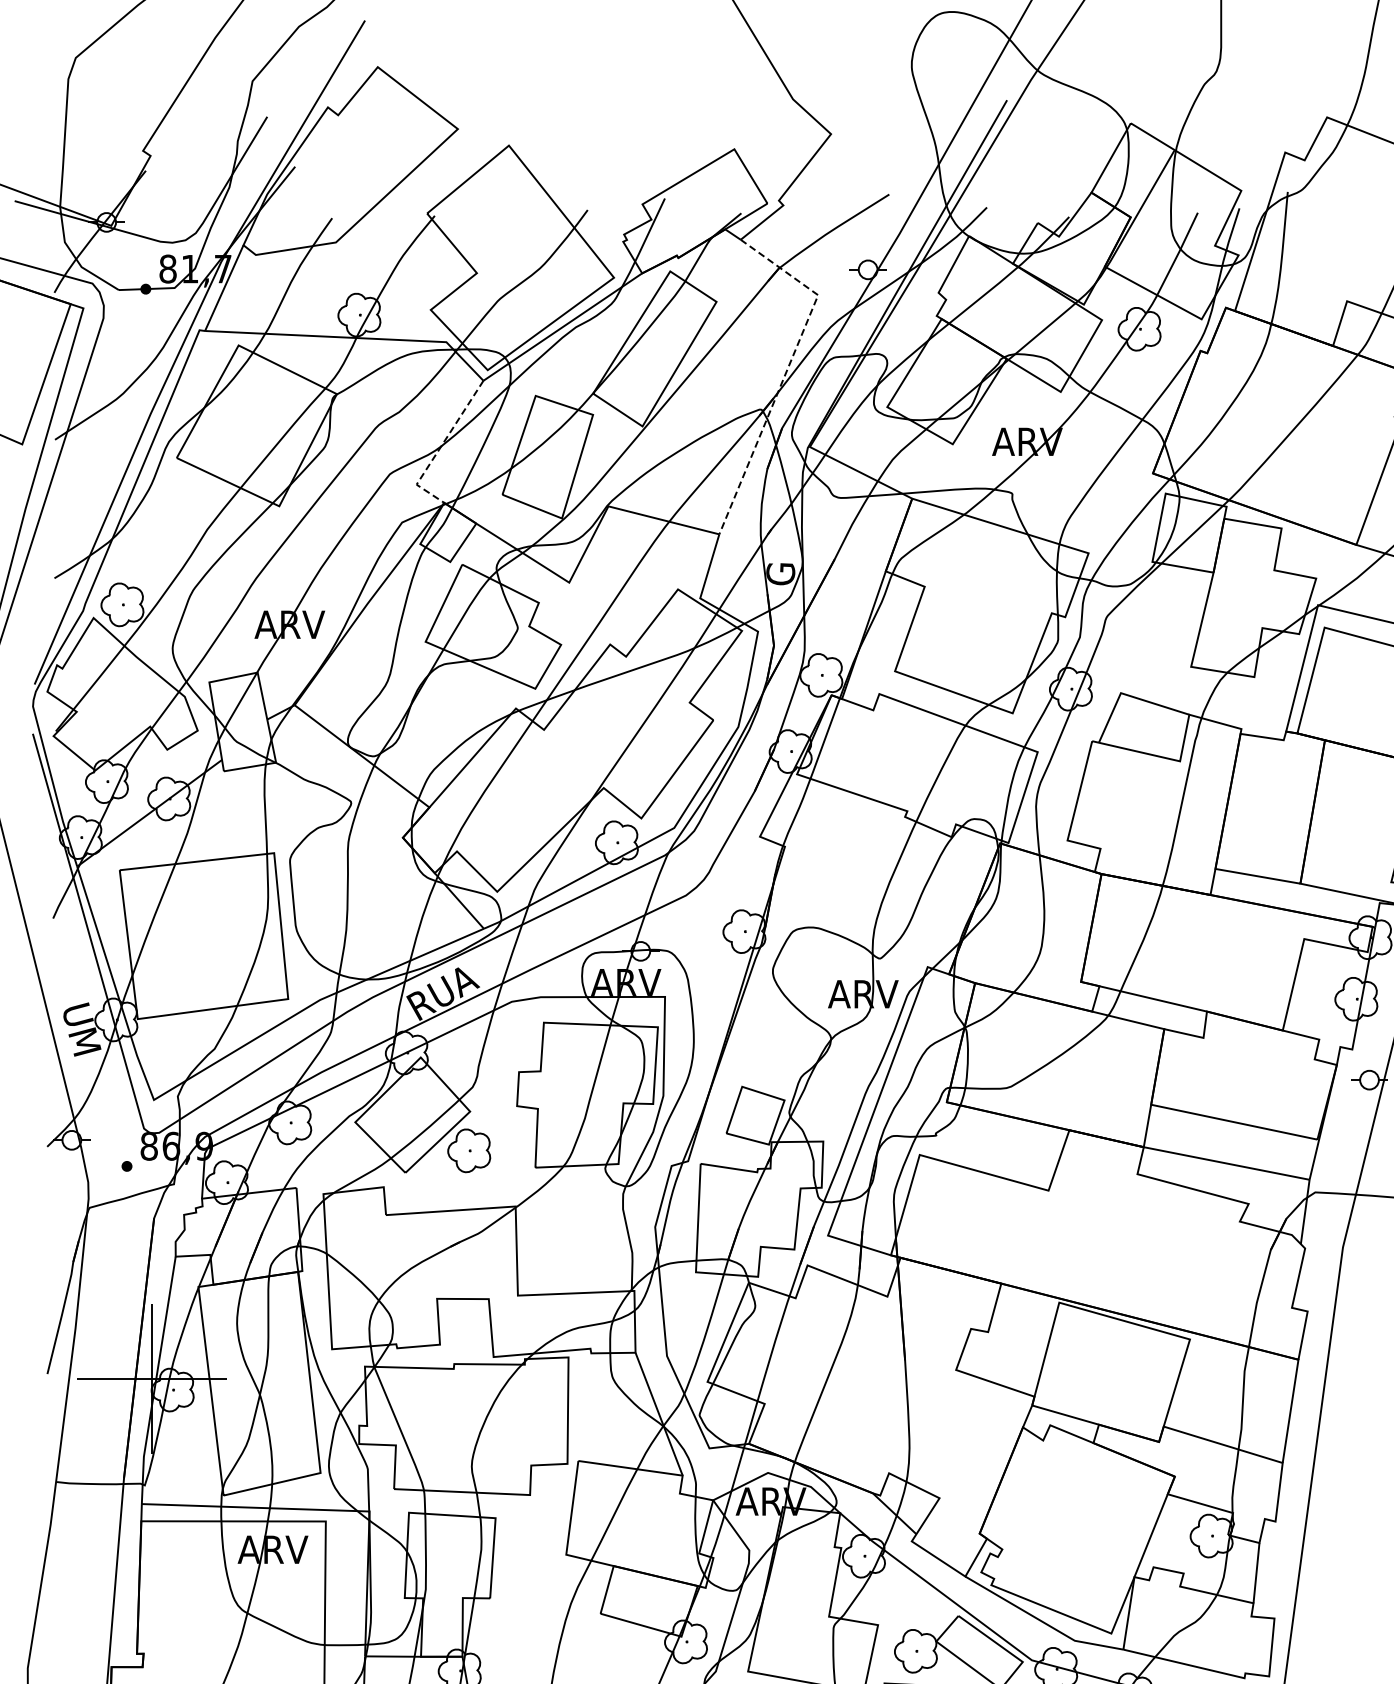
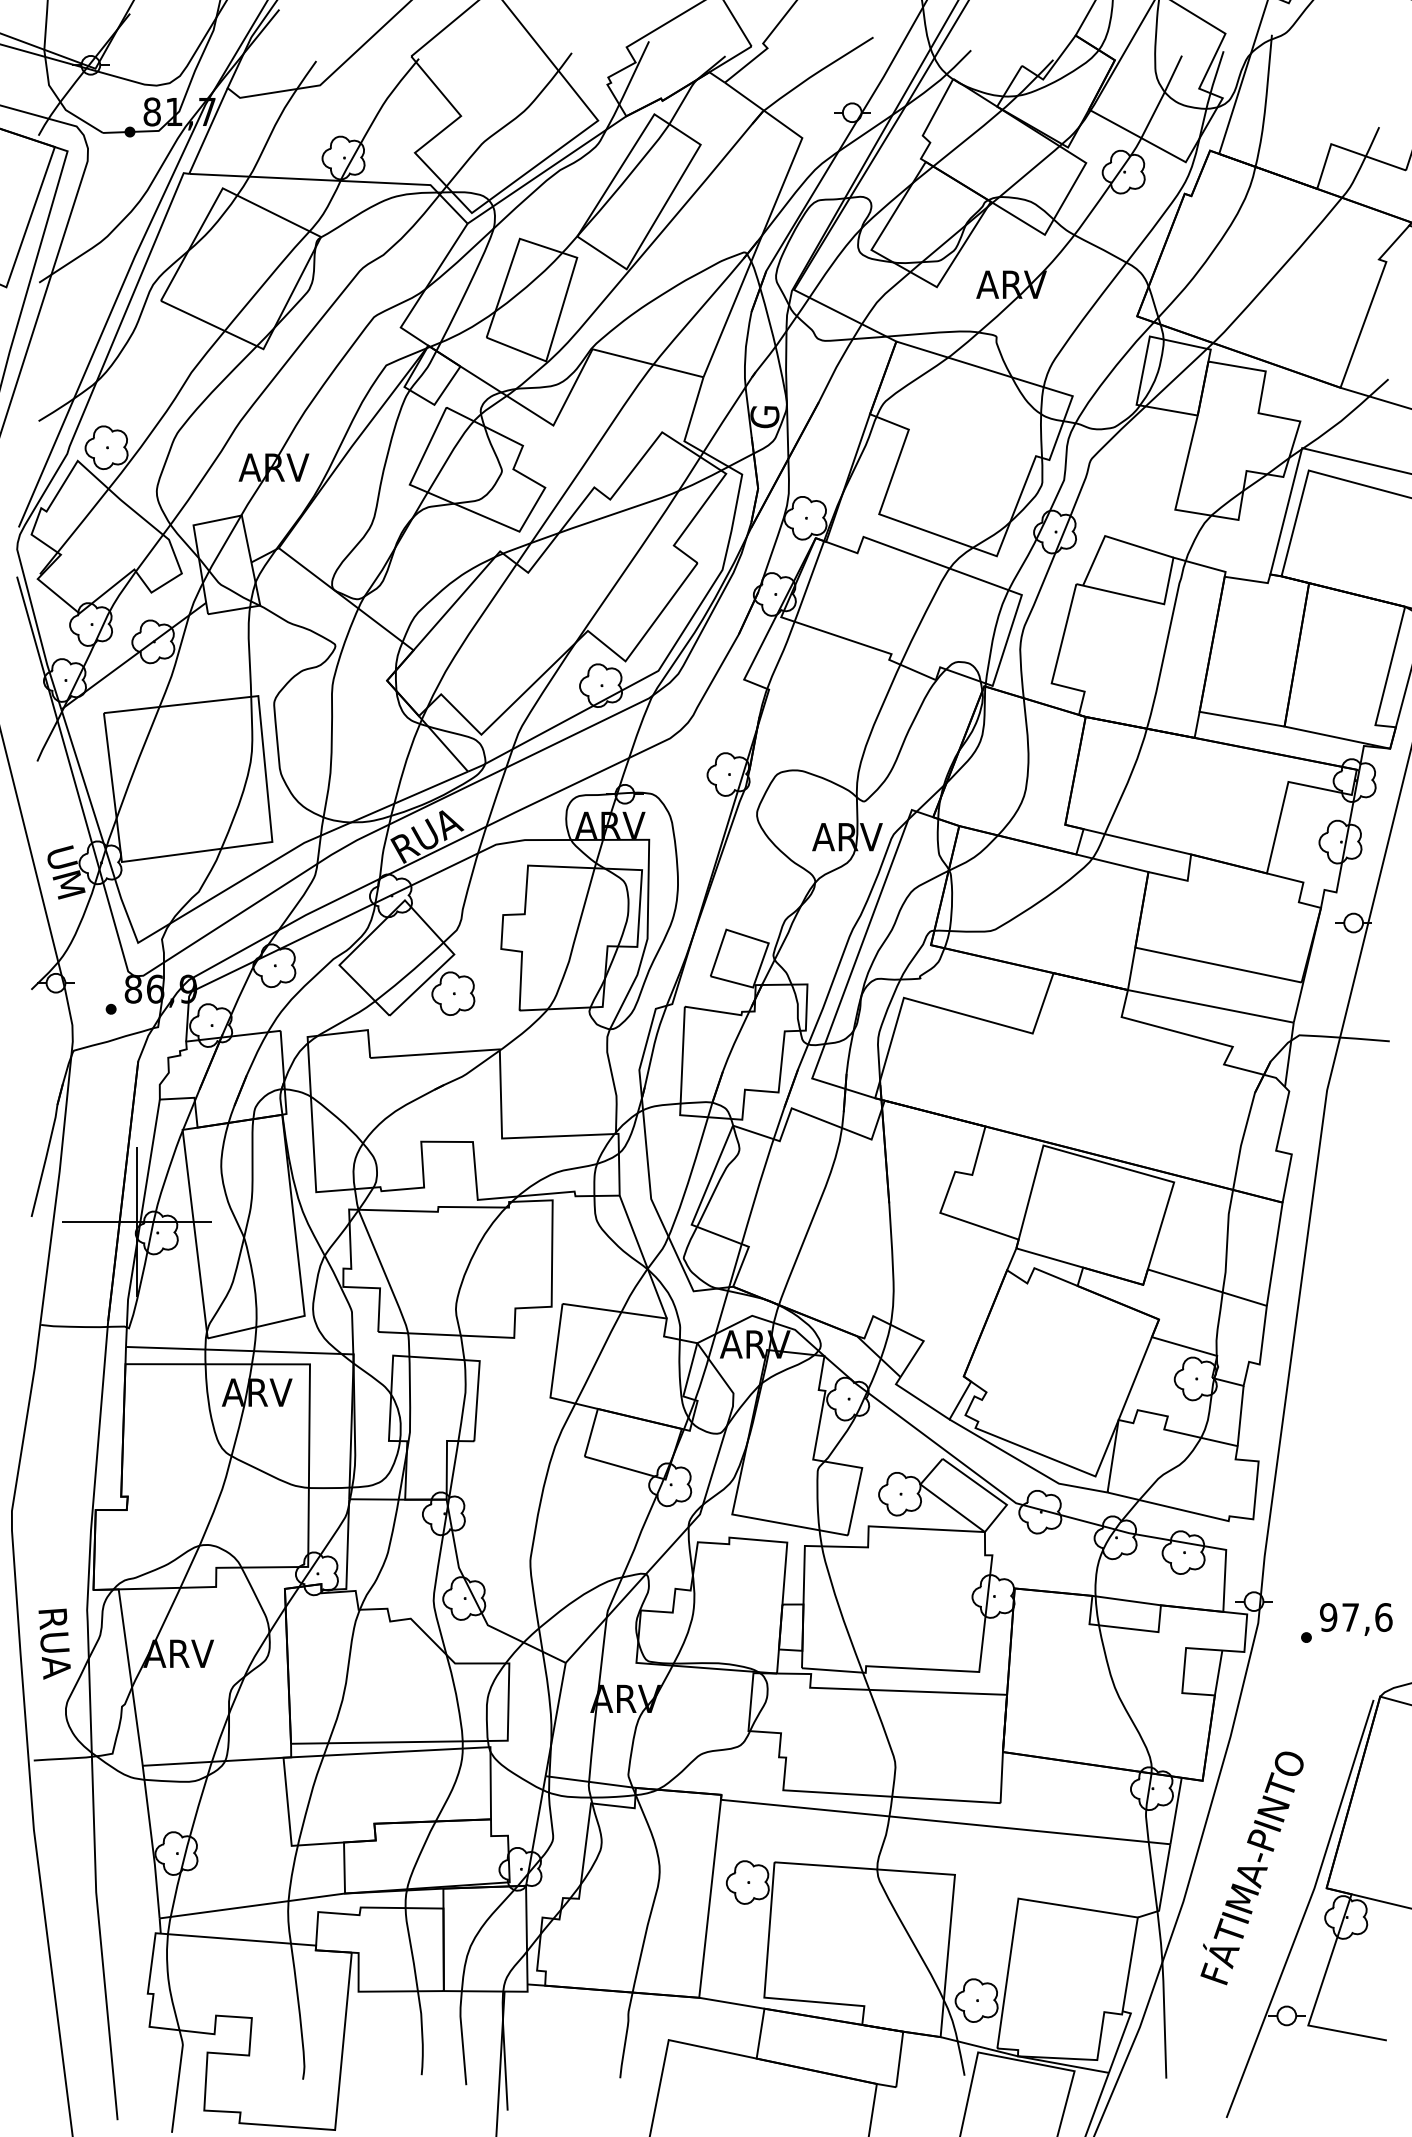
line: (787, 370) -> (771, 213), dashed -> solid
line: (440, 447) -> (424, 290), dashed -> solid

